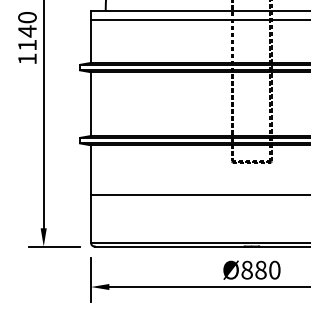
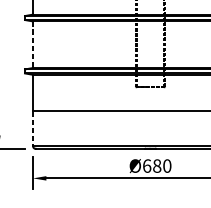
line: (91, 104) -> (33, 45), solid -> dashed
line: (91, 219) -> (33, 129), solid -> dashed
text: (246, 269) -> (146, 165), Ø880 -> Ø680

